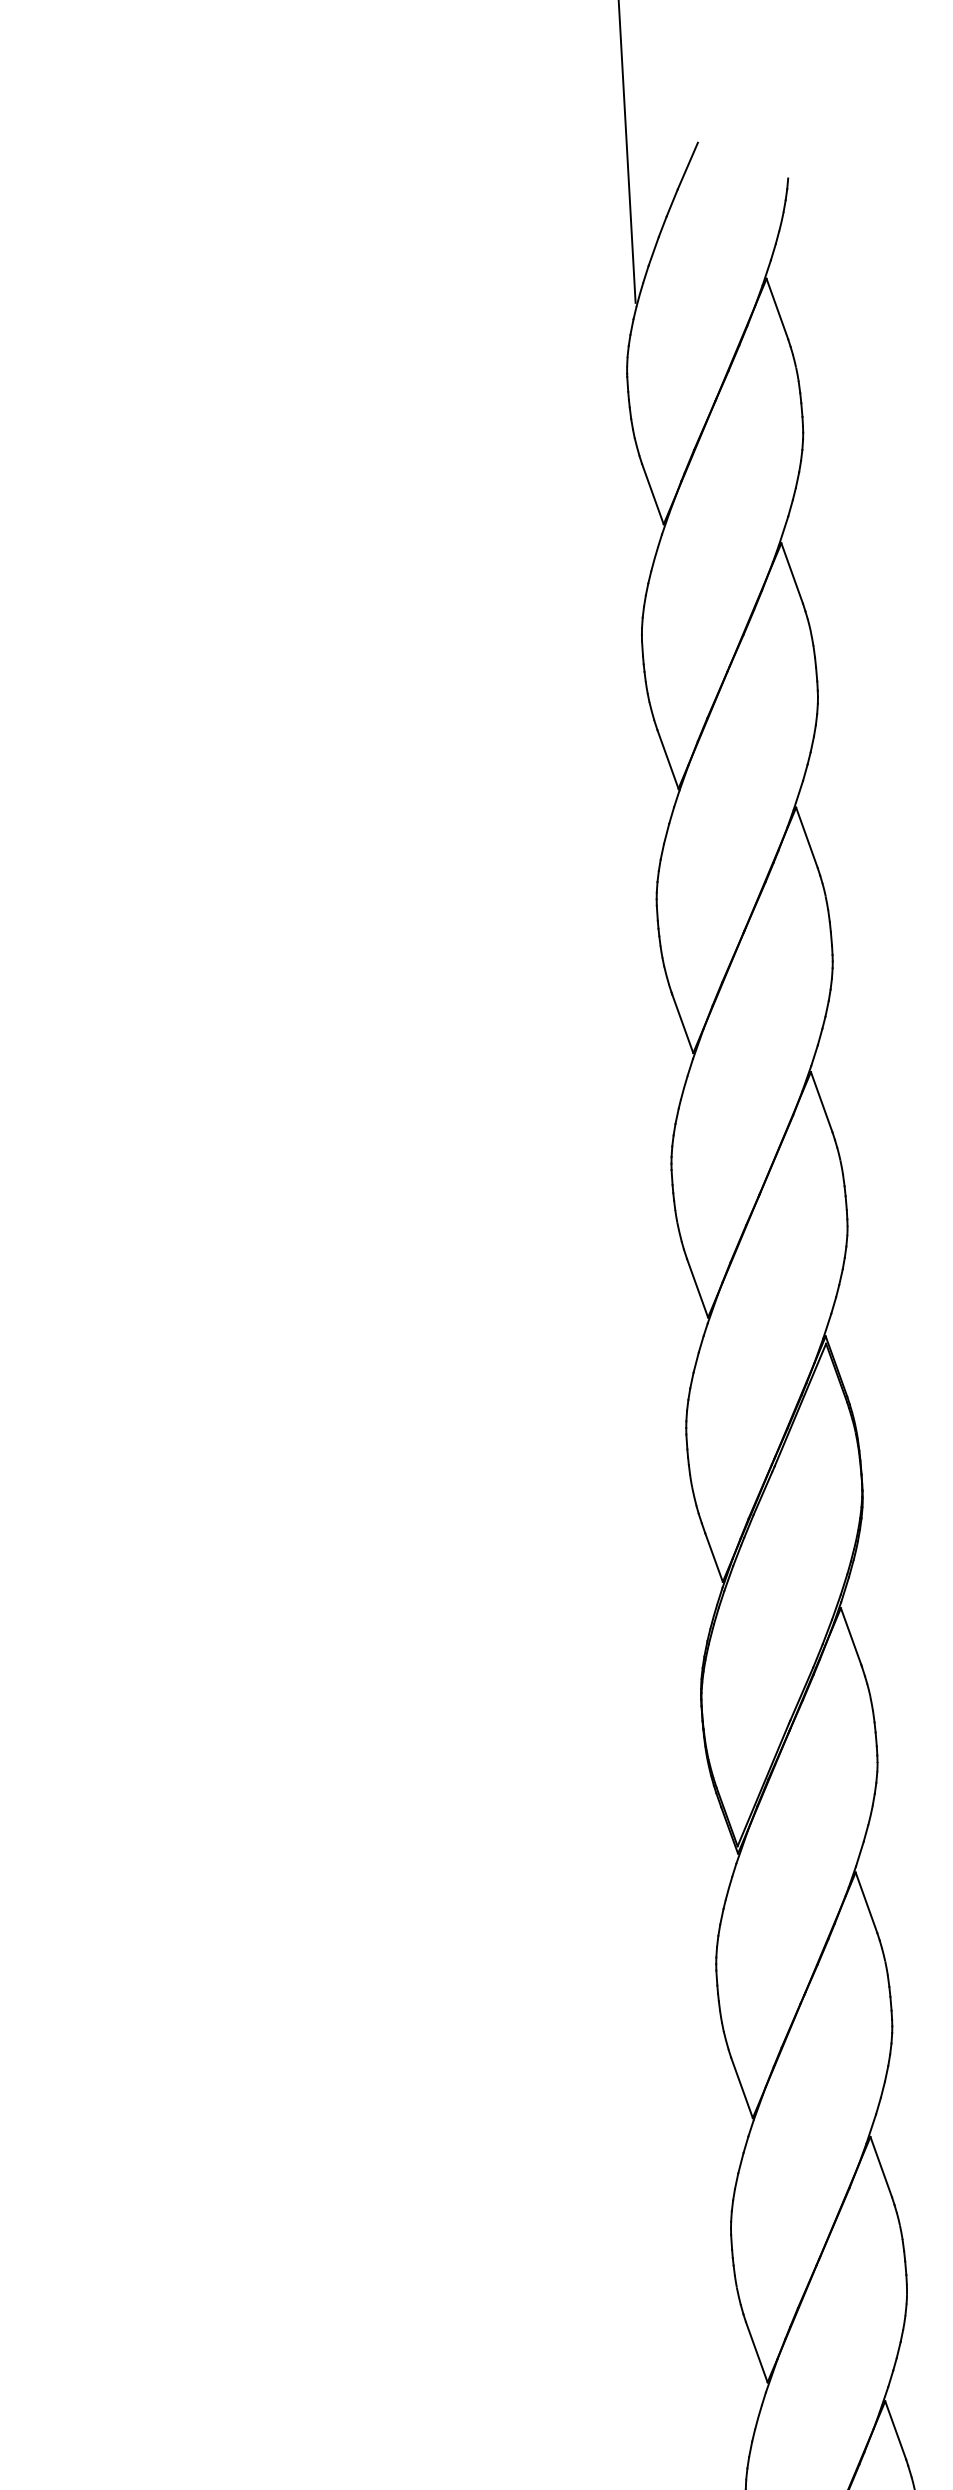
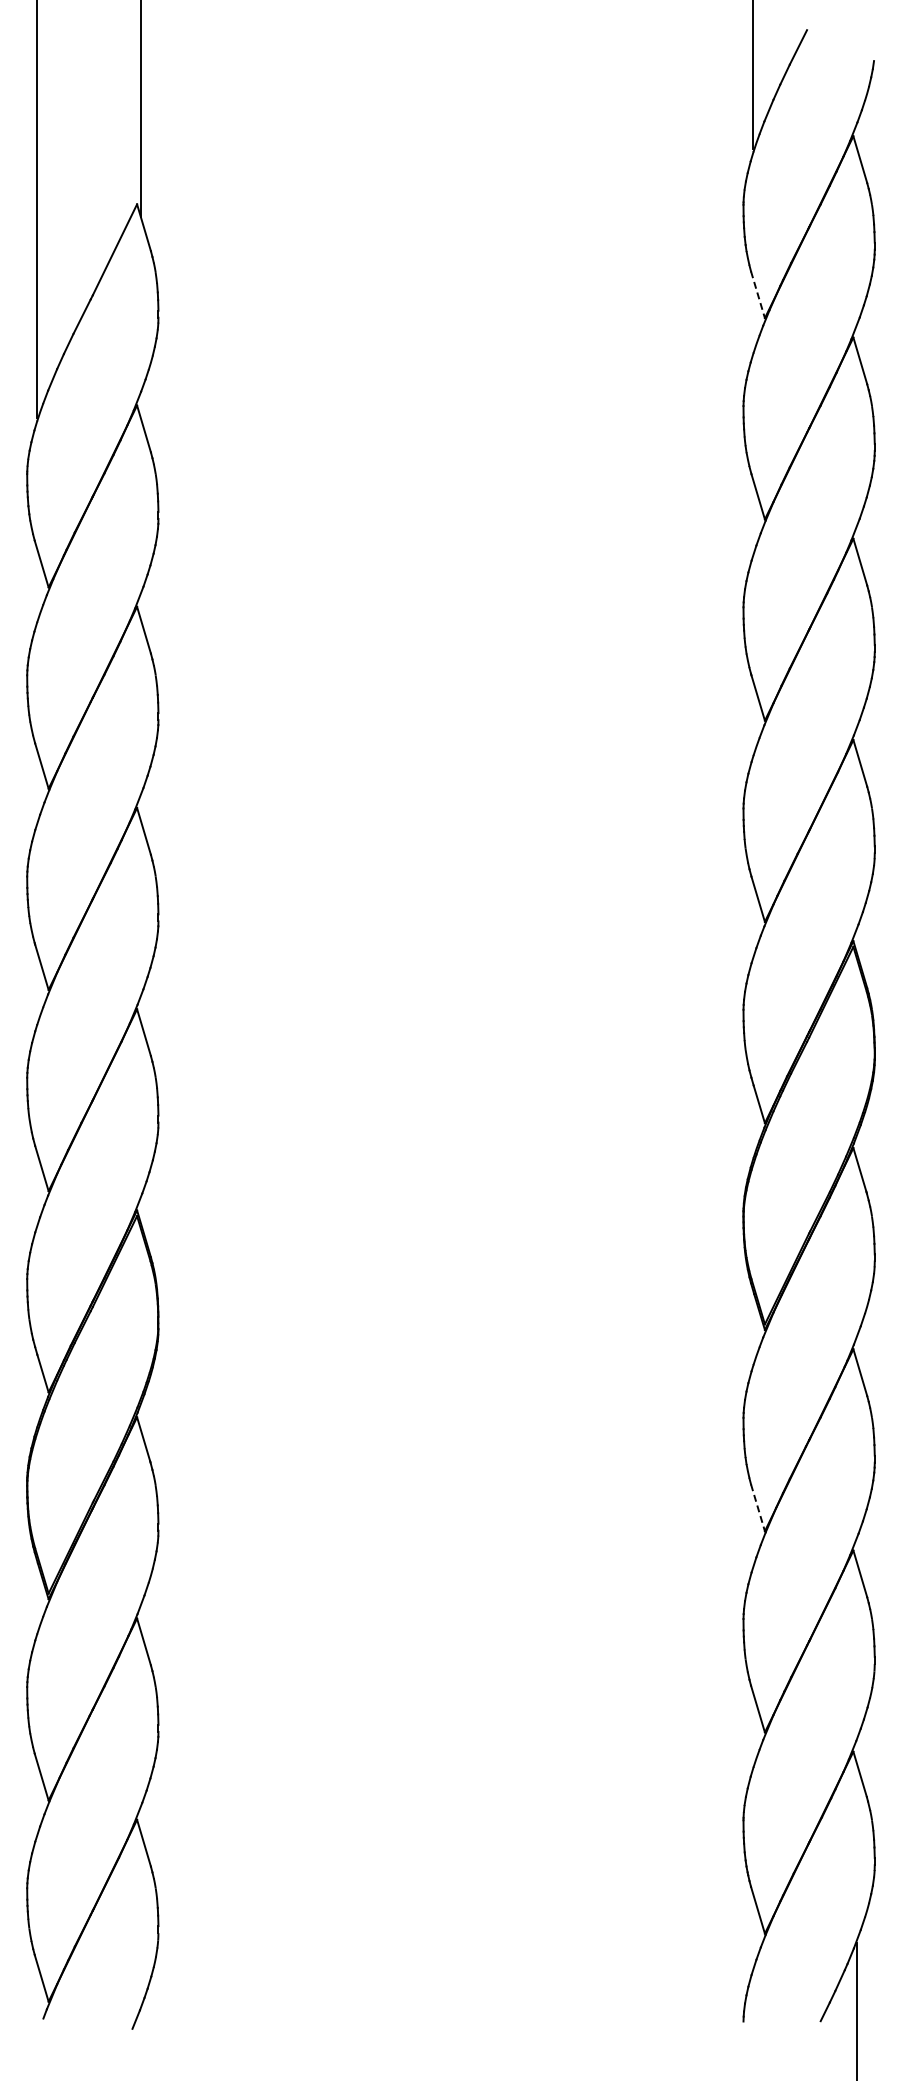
line: (653, 494) -> (758, 295), solid -> dashed
line: (742, 2088) -> (758, 1508), solid -> dashed

